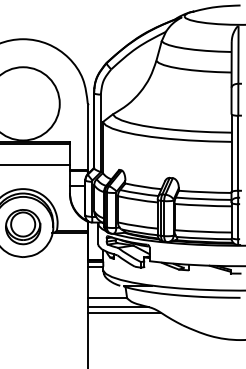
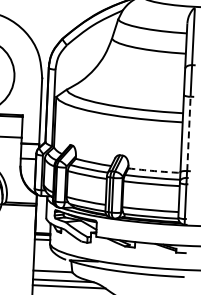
line: (238, 153) -> (189, 134), solid -> dashed
arc: (205, 192) -> (154, 171), solid -> dashed

